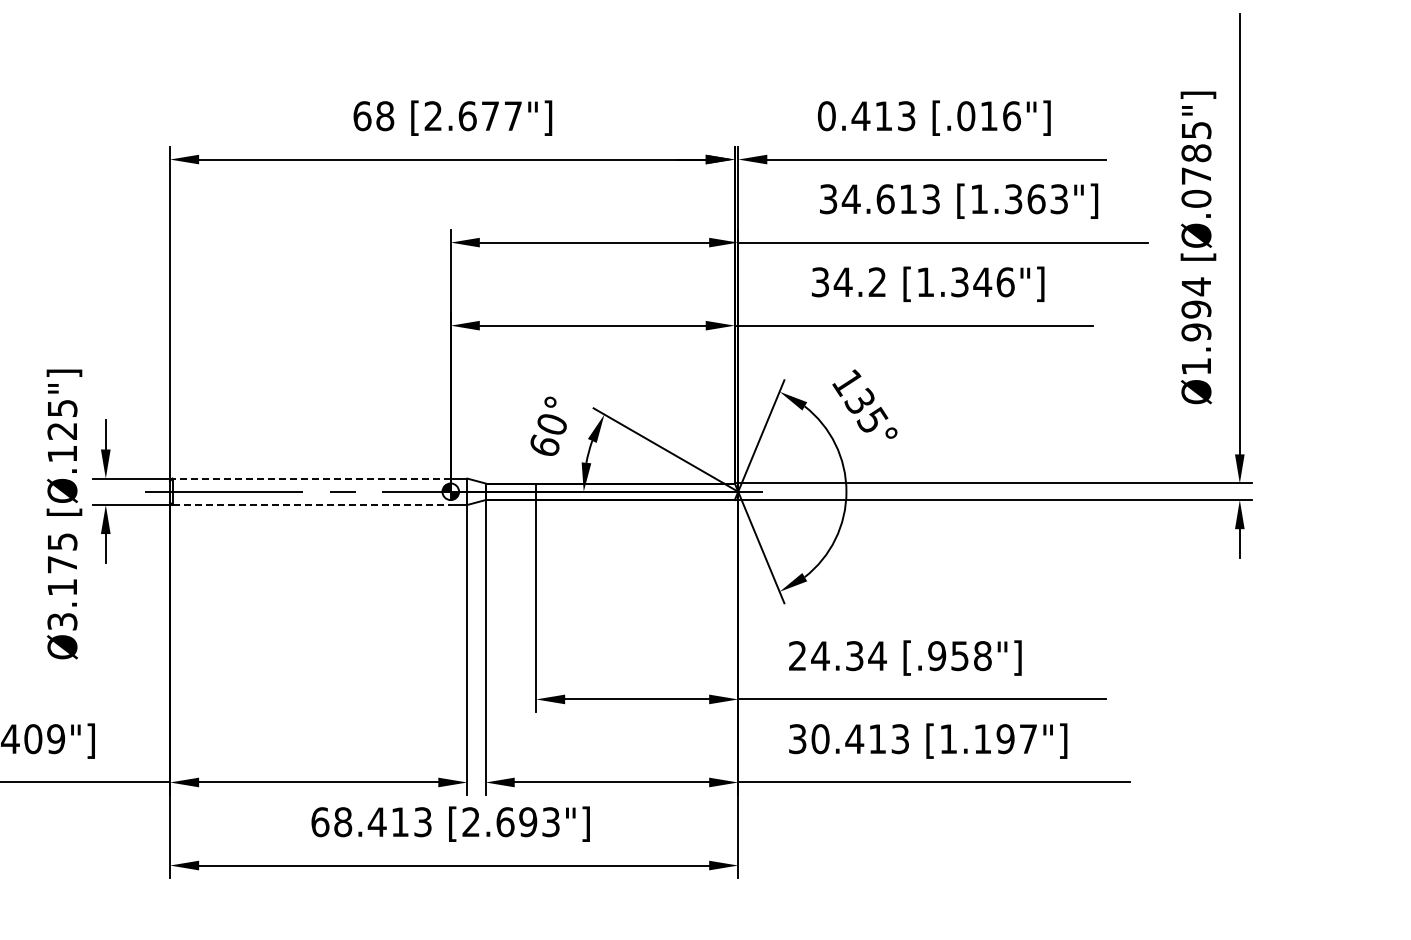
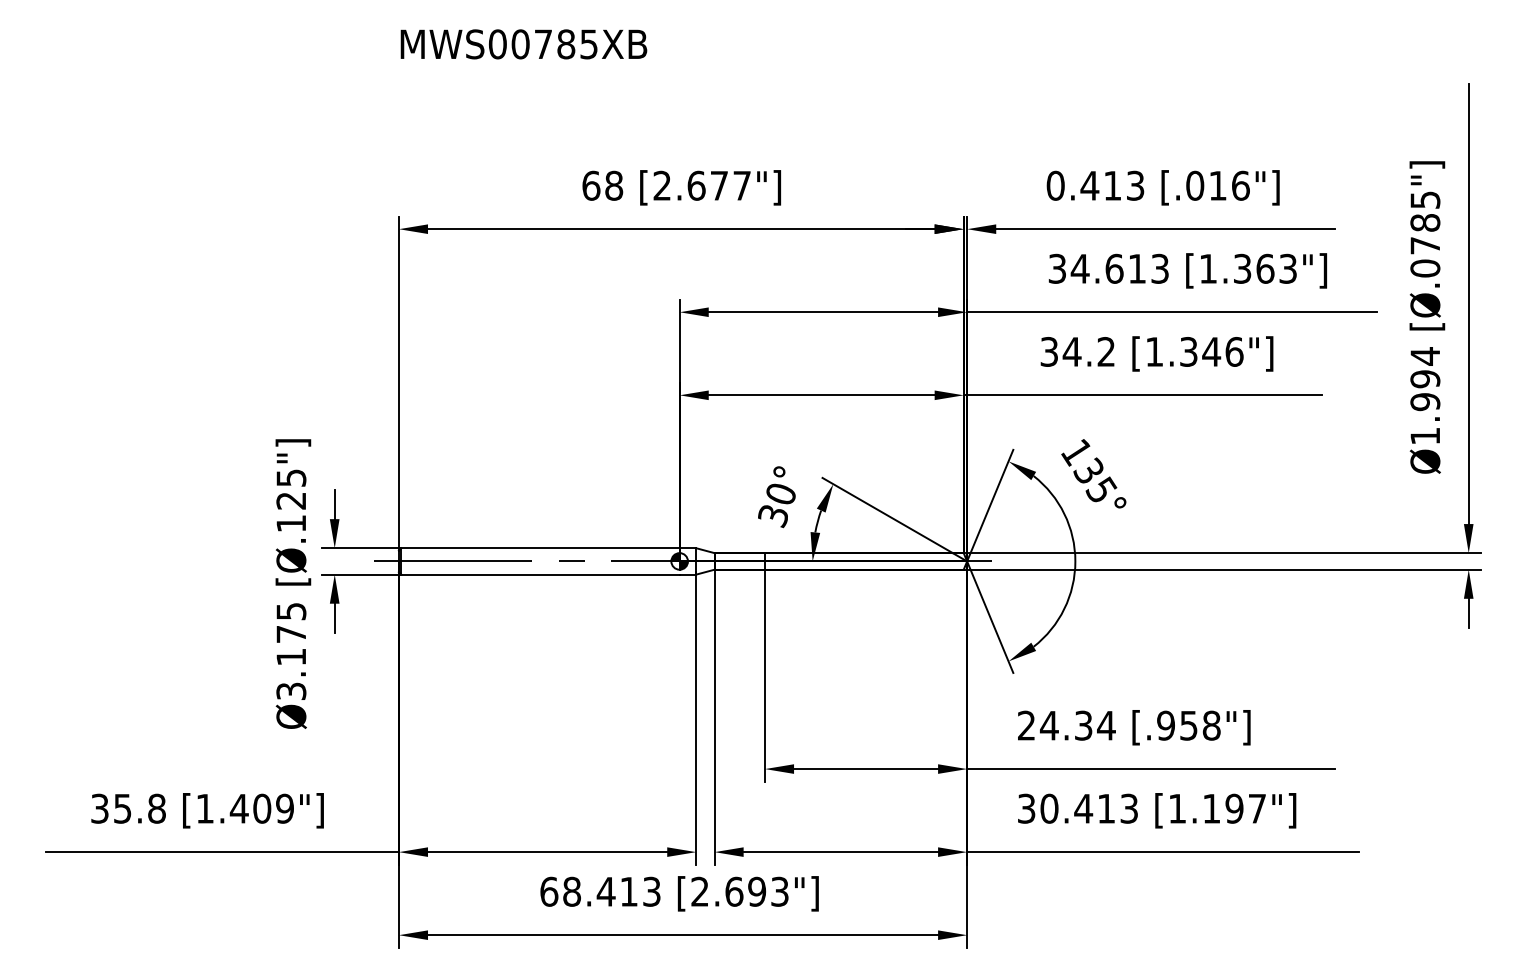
text: (544, 446) -> (773, 516), 60° -> 30°
line: (311, 478) -> (540, 548), dashed -> solid
line: (312, 504) -> (541, 574), dashed -> solid

